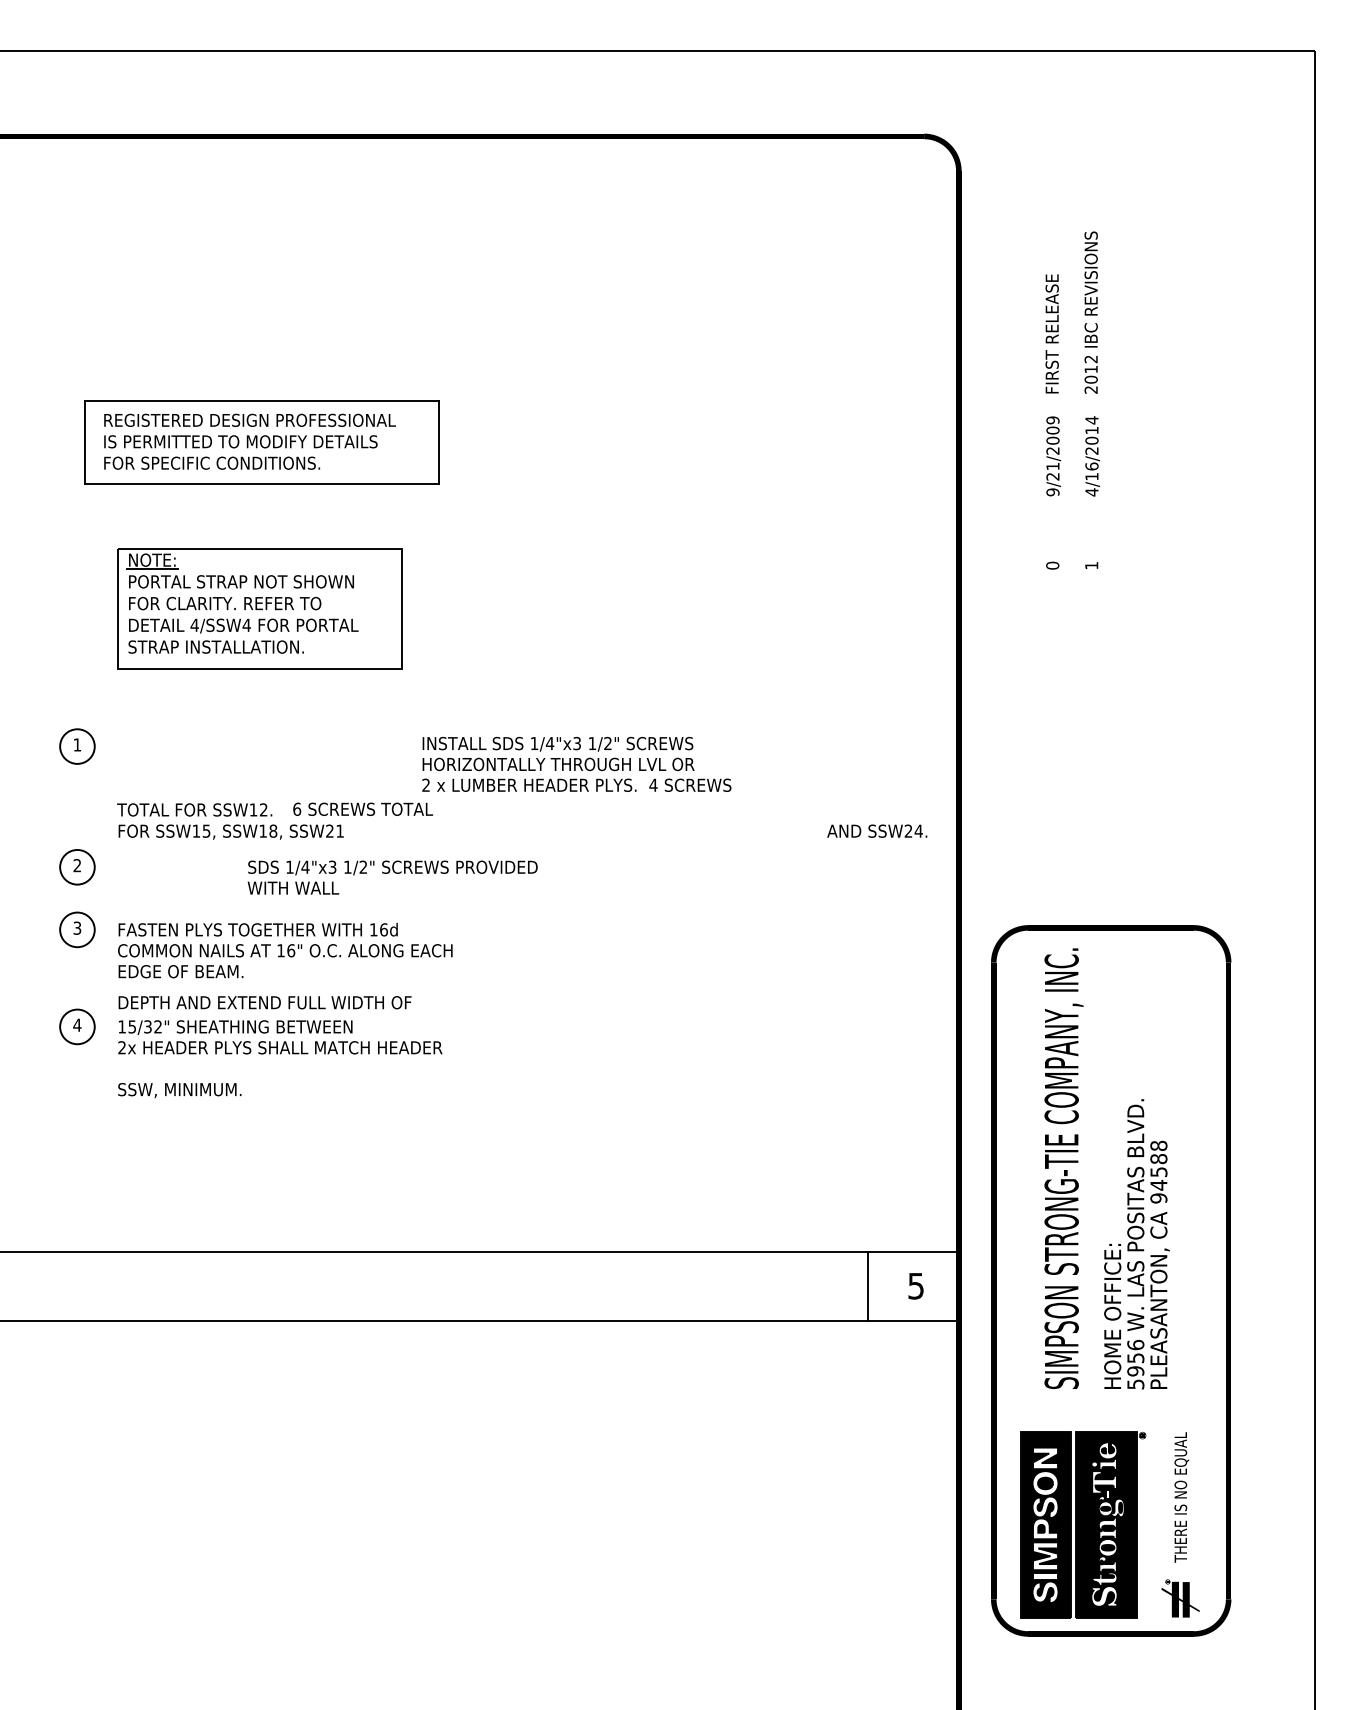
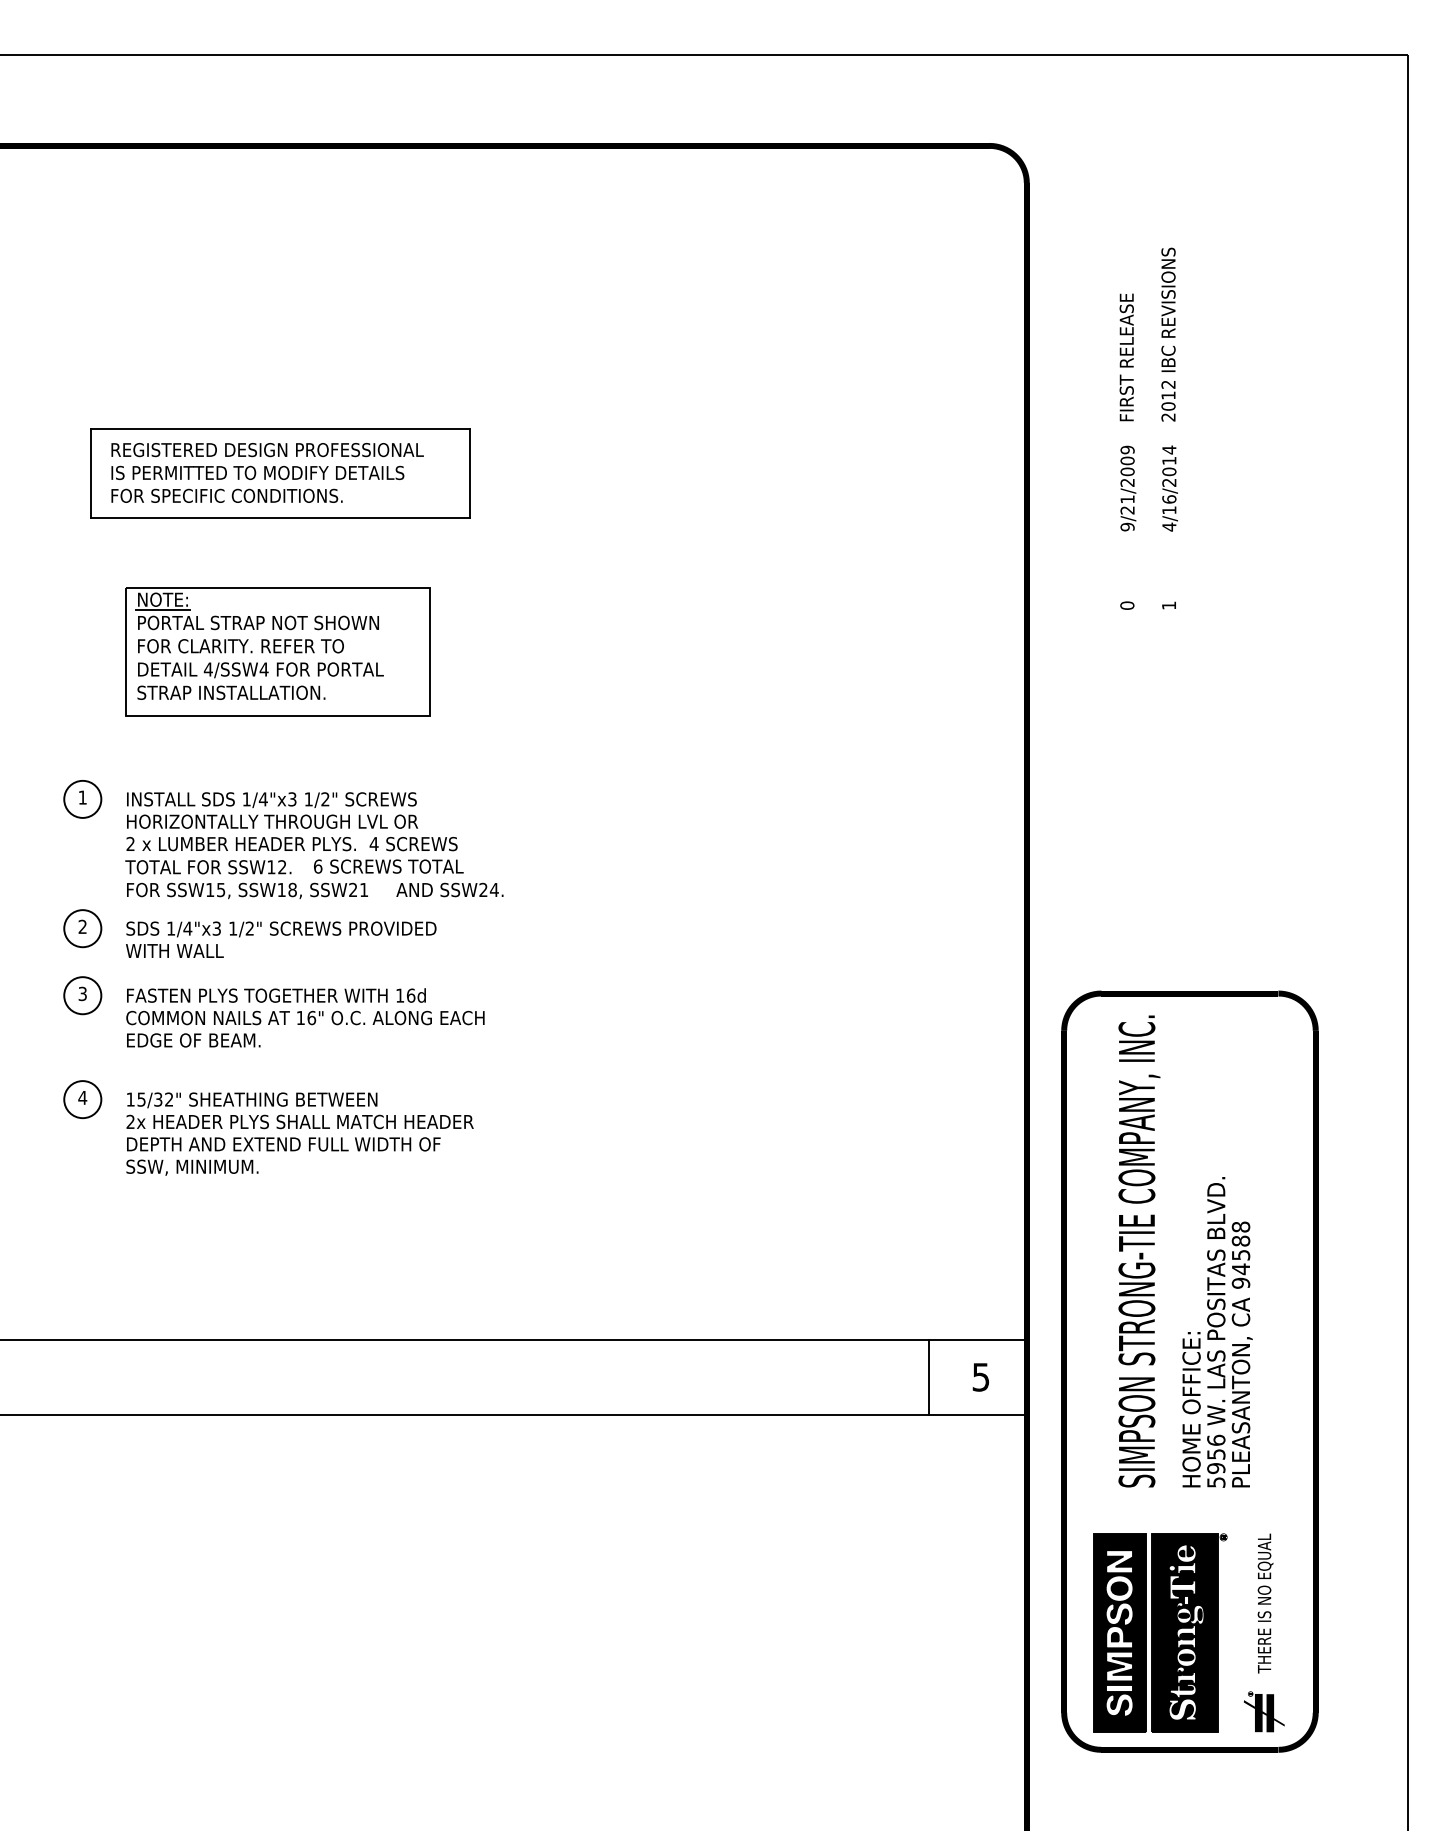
text: (576, 764) -> (291, 821), moved
text: (877, 830) -> (450, 889), moved
text: (392, 877) -> (280, 939), moved
text: (264, 1002) -> (283, 1144), moved

